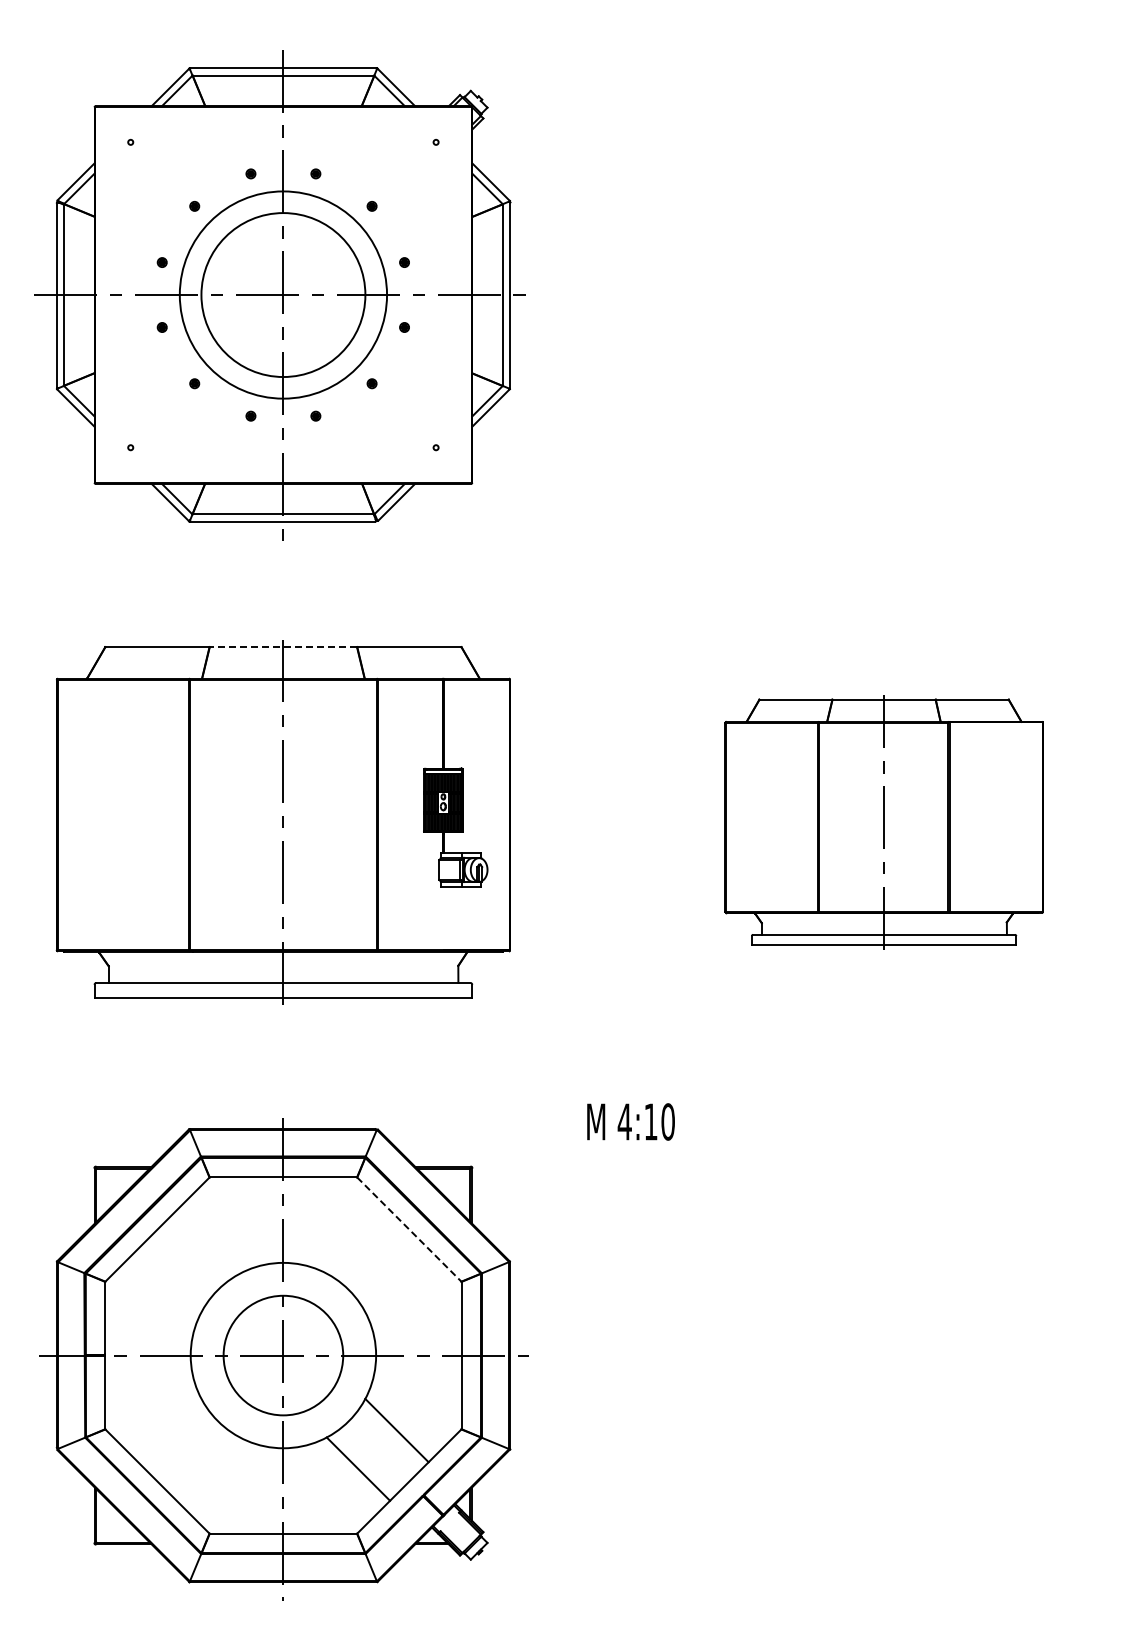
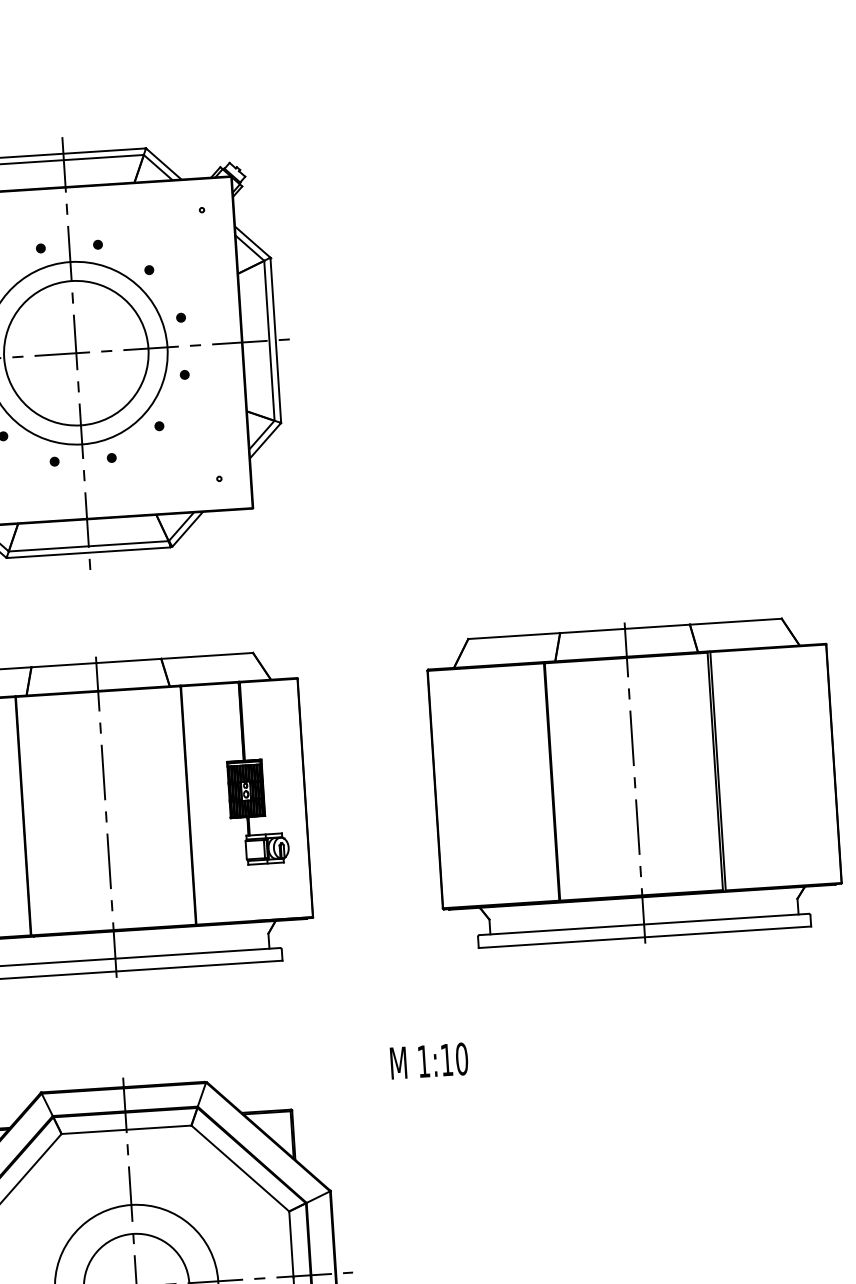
line: (283, 647) -> (96, 663), dashed -> solid
part: (883, 822) -> (634, 783), size x1.43
text: (624, 1121) -> (423, 1061), 4:10 -> 1:10
line: (409, 1229) -> (240, 1168), dashed -> solid

